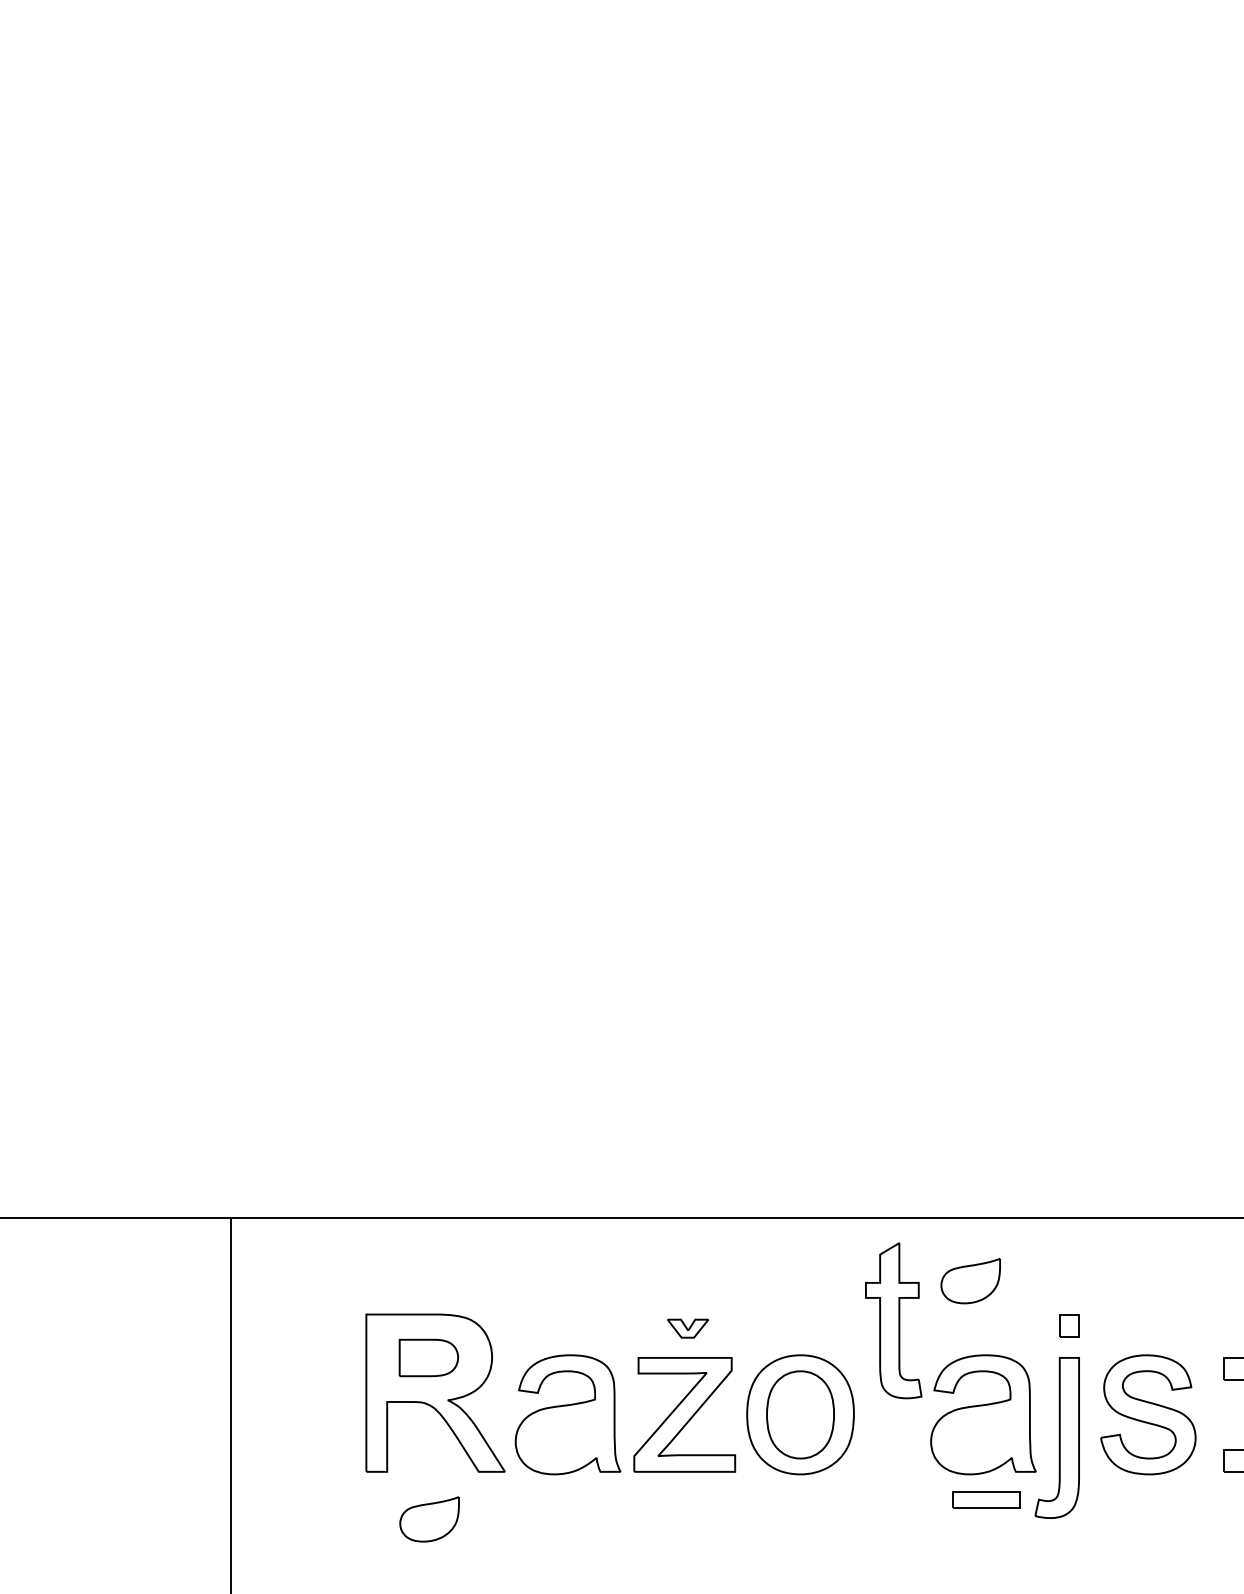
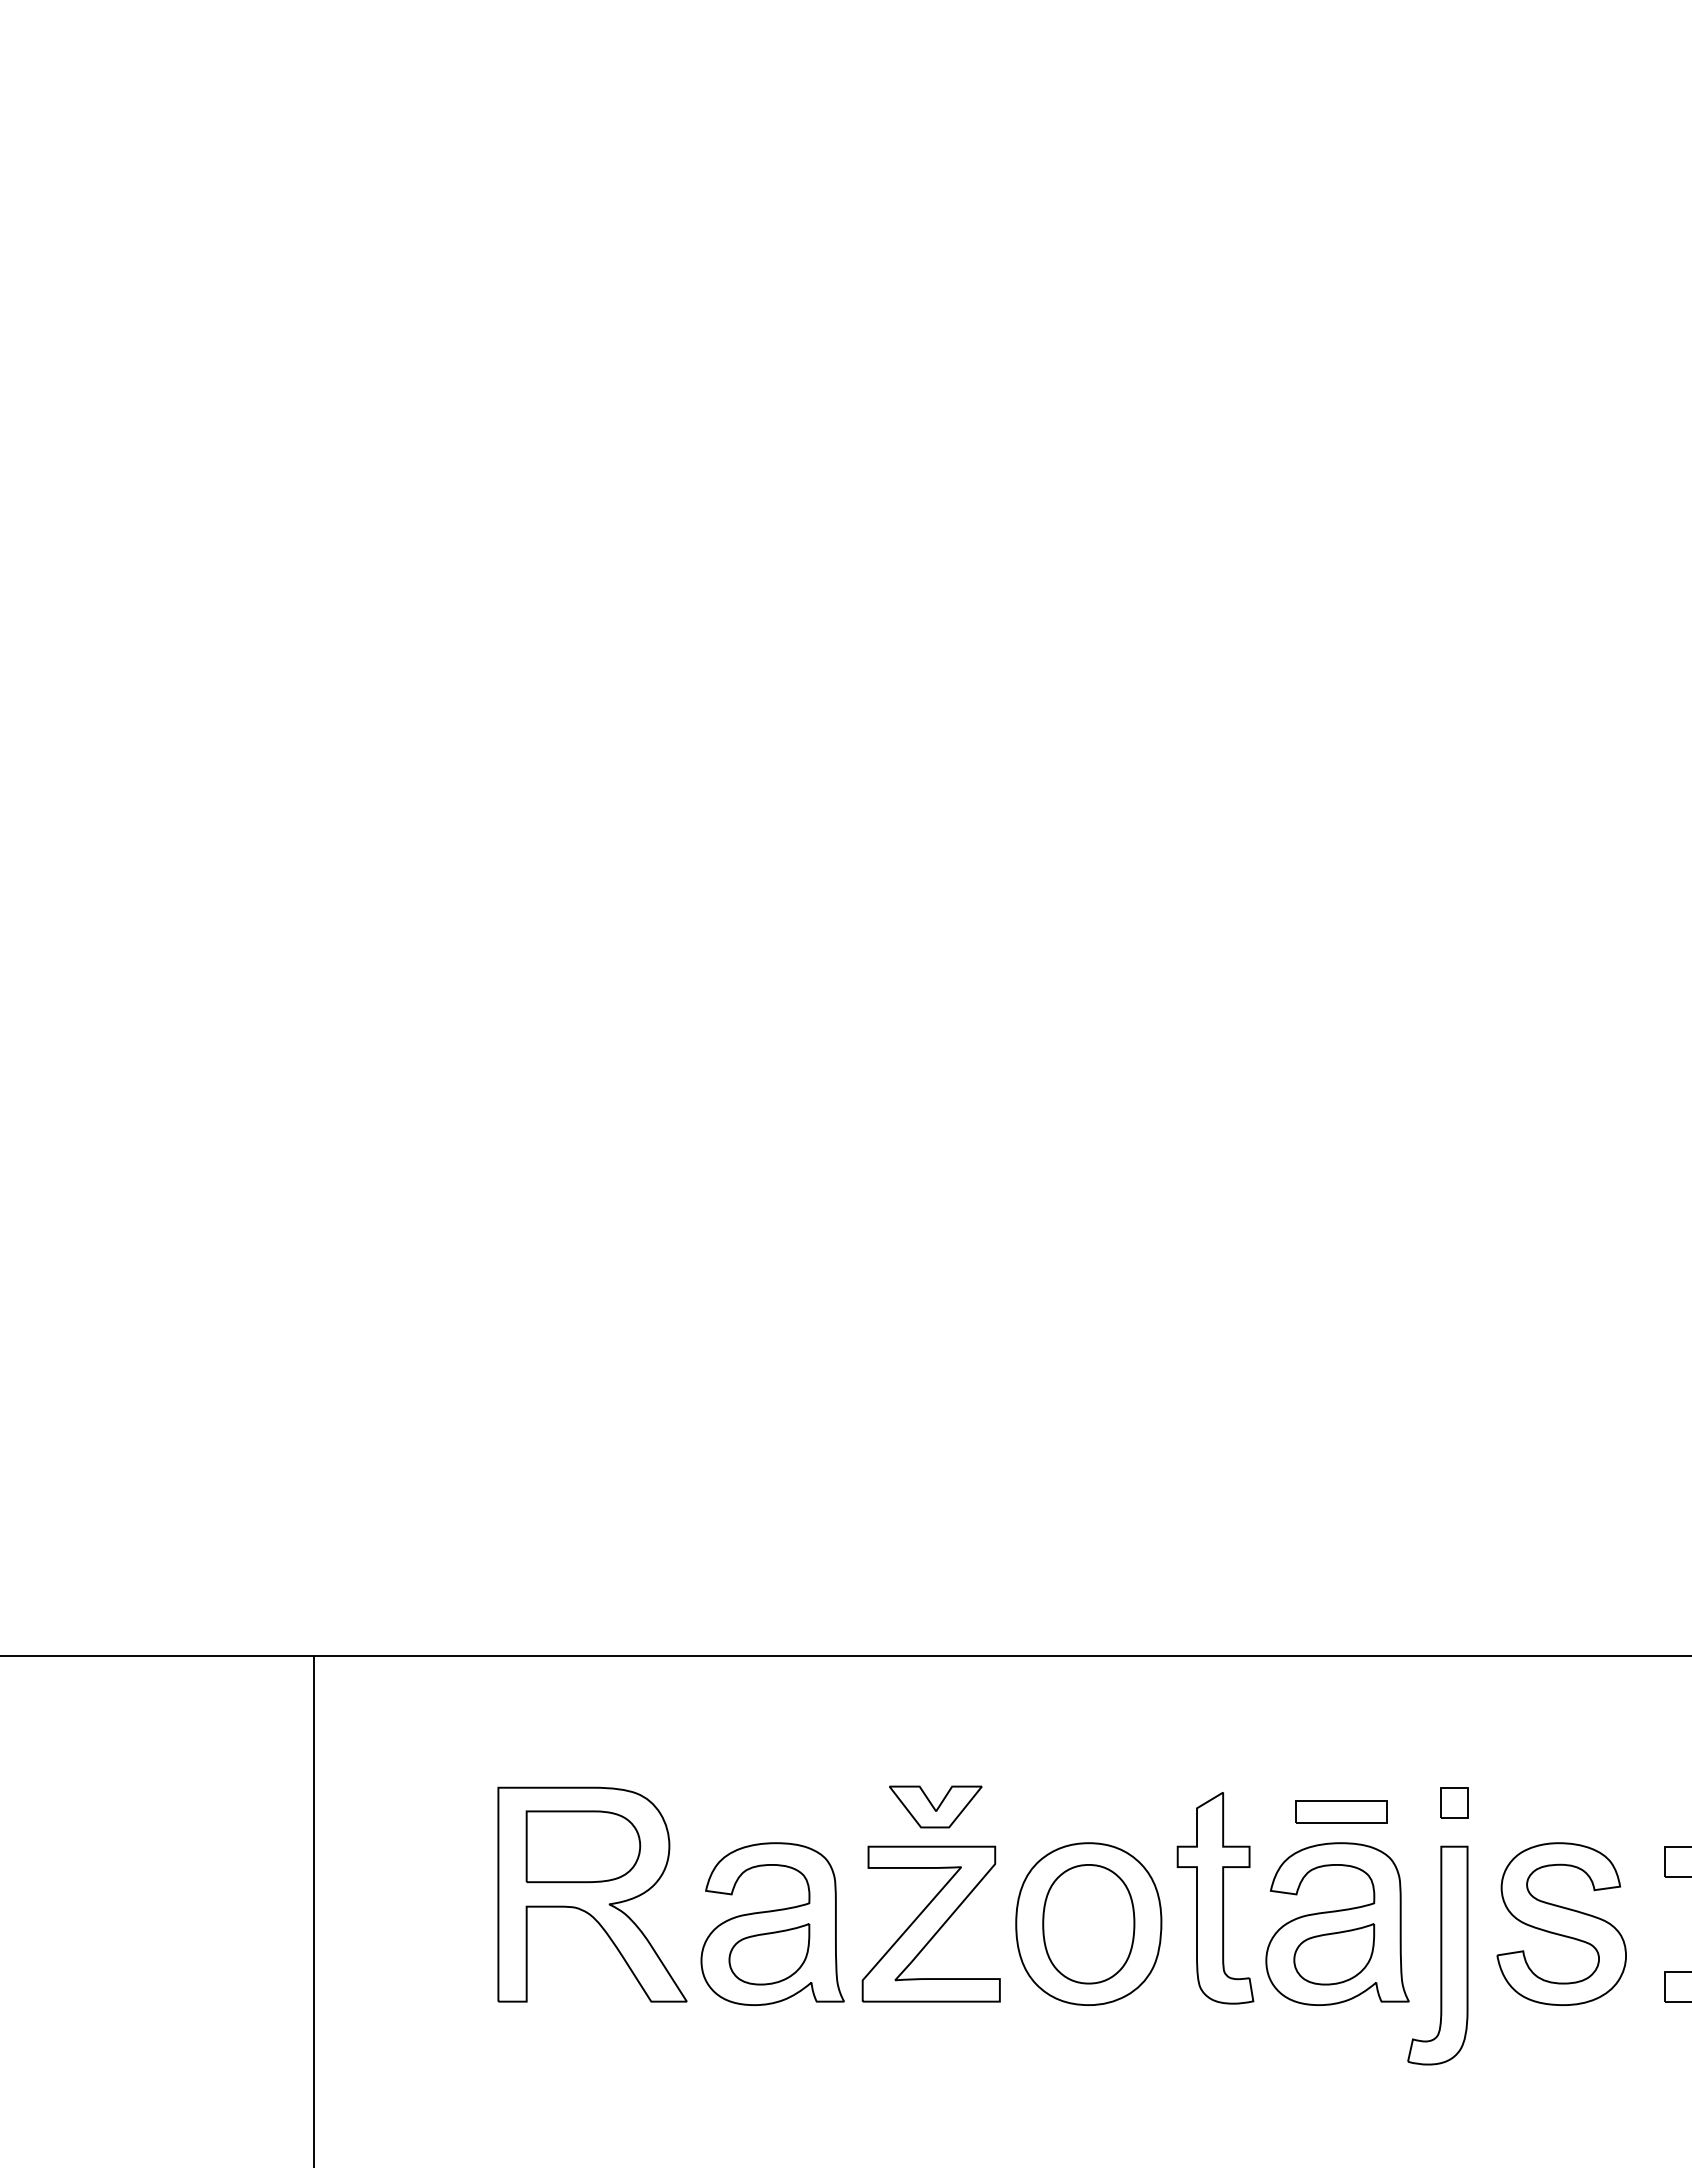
part: (970, 1281) -> (1334, 1954), moved
part: (893, 1320) -> (1215, 1898), moved
part: (687, 1328) -> (935, 1806), size x1.67
part: (428, 1357) -> (583, 1846), size x1.43
part: (986, 1499) -> (1341, 1811), moved
part: (429, 1519) -> (769, 1954), moved

